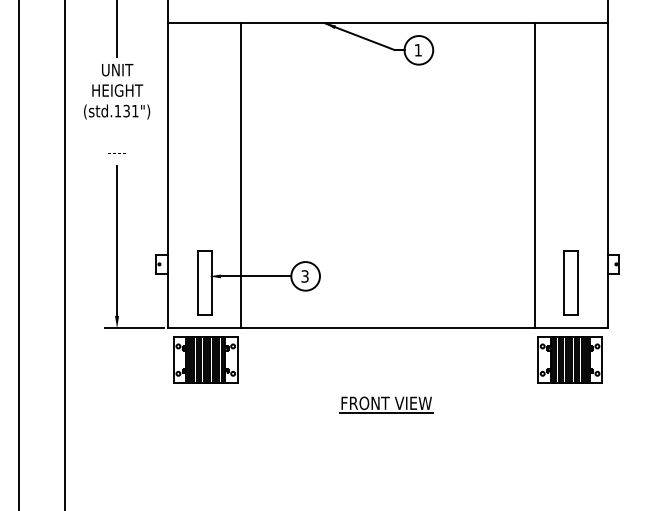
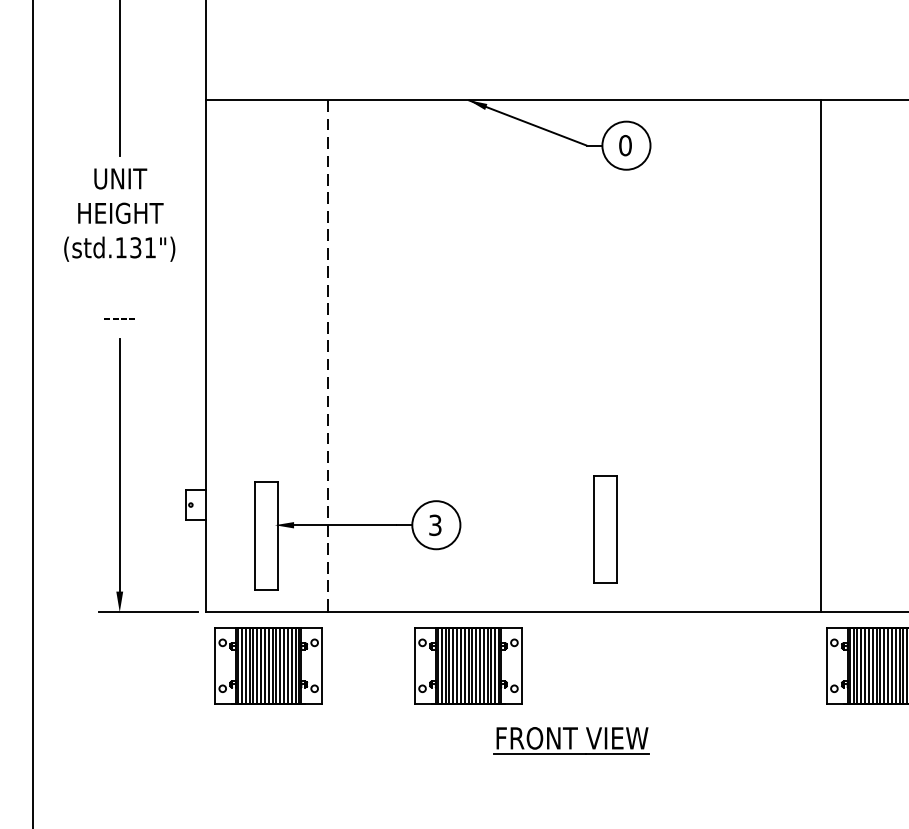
text: (418, 50) -> (625, 145), 1 -> 0
line: (241, 175) -> (328, 355), solid -> dashed
part: (570, 282) -> (603, 528), moved
part: (324, 359) -> (467, 664), added

